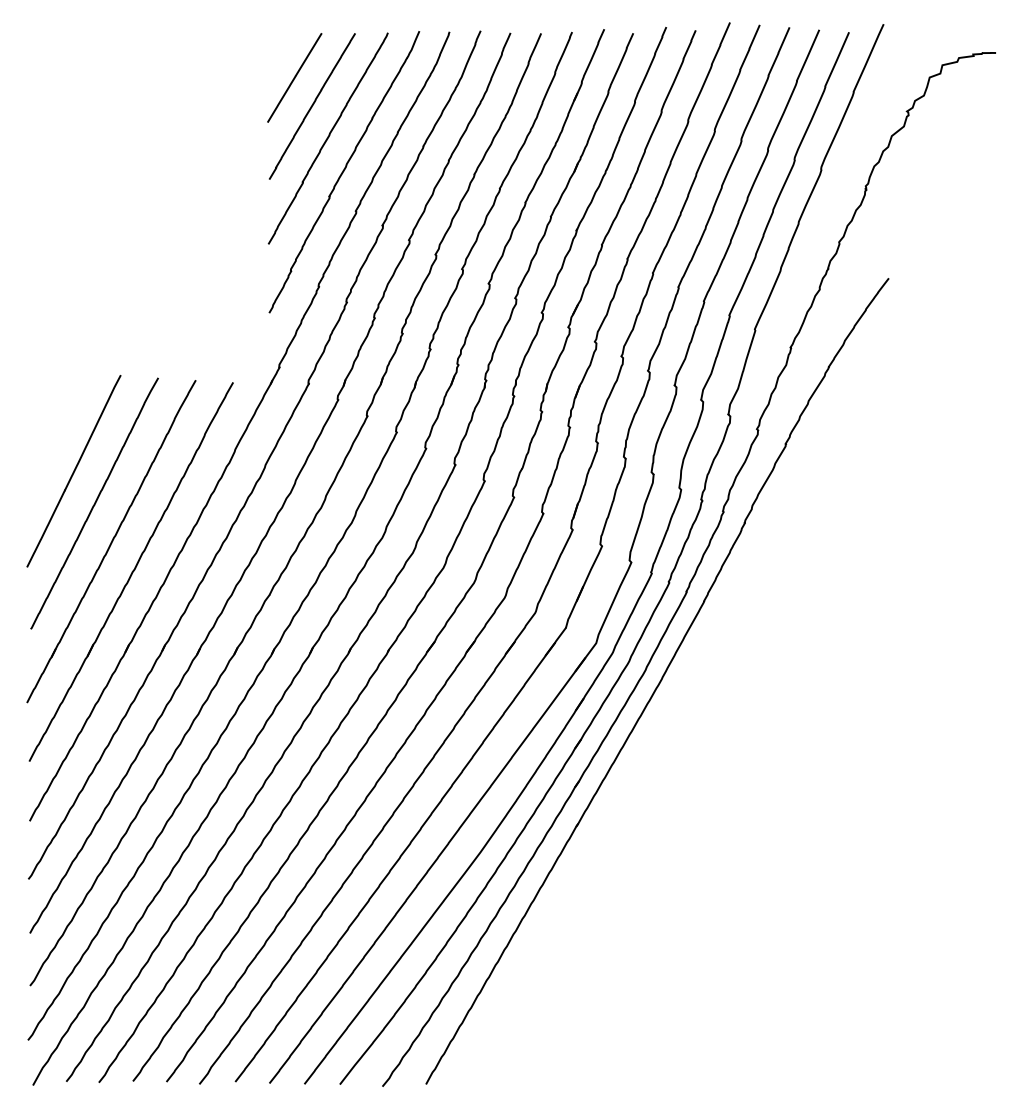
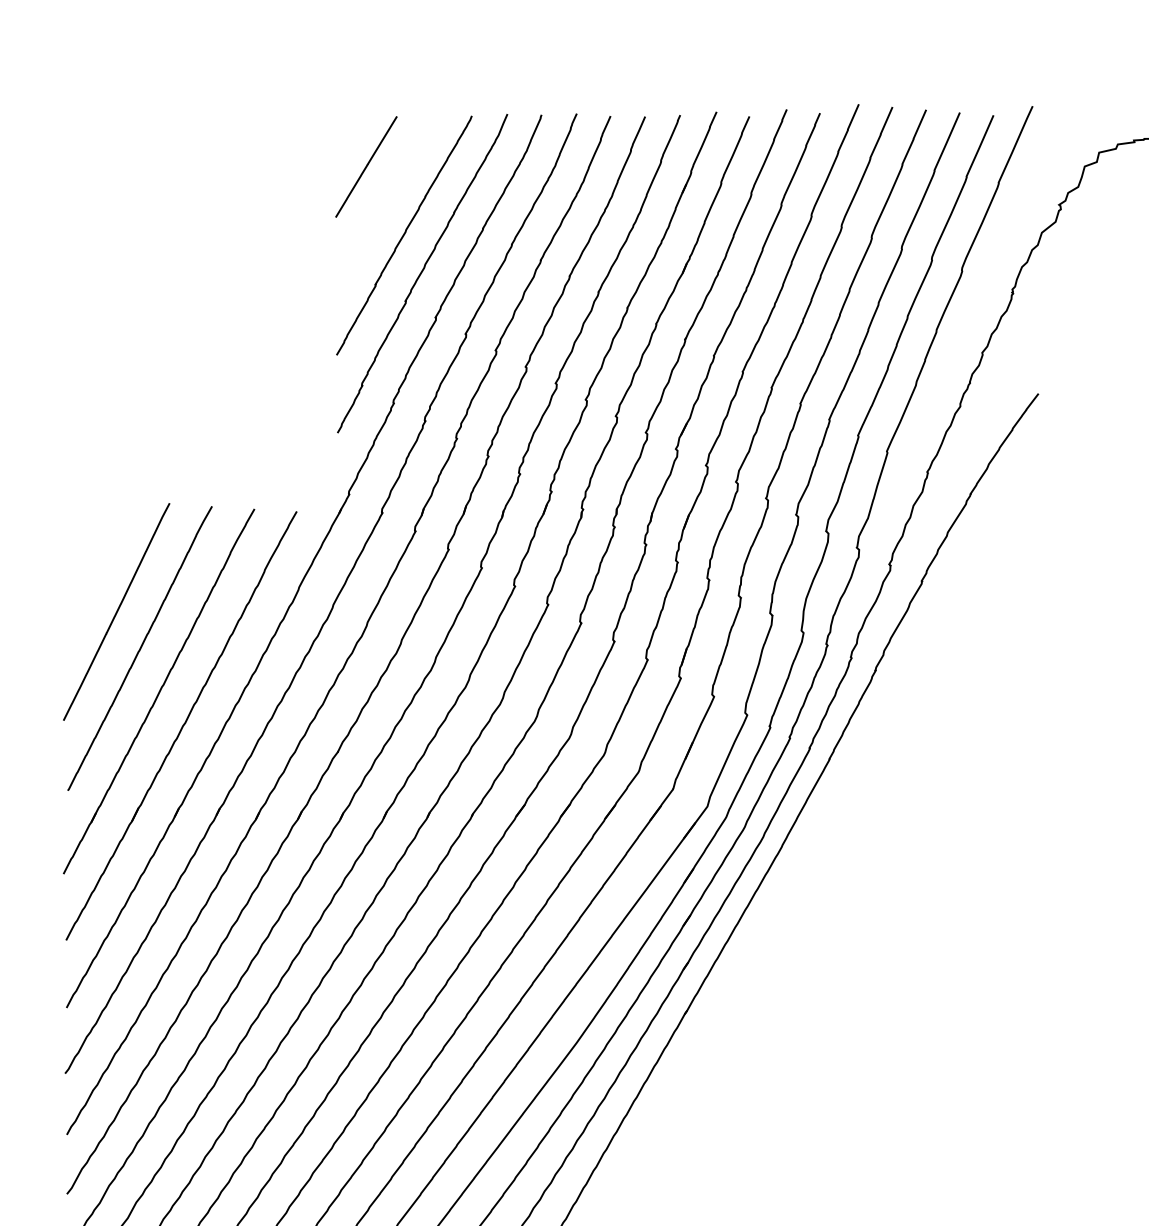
line: (311, 106) -> (385, 199), removed

